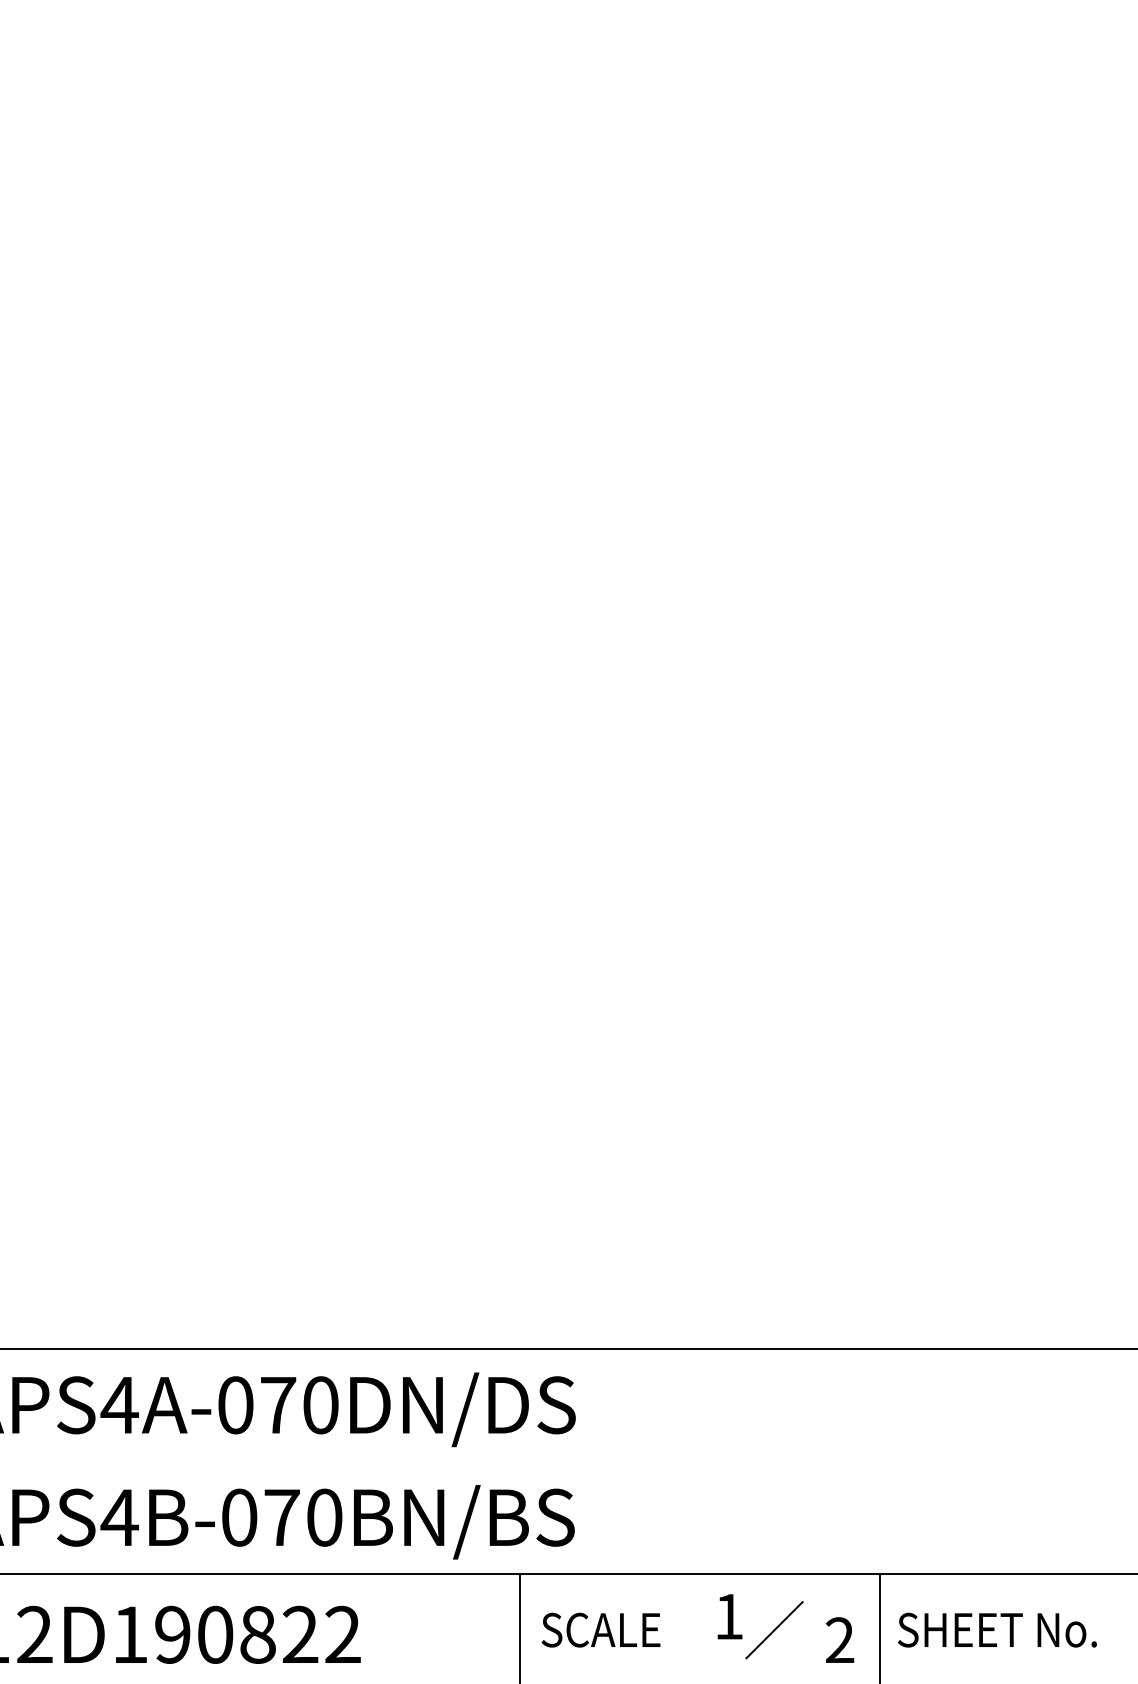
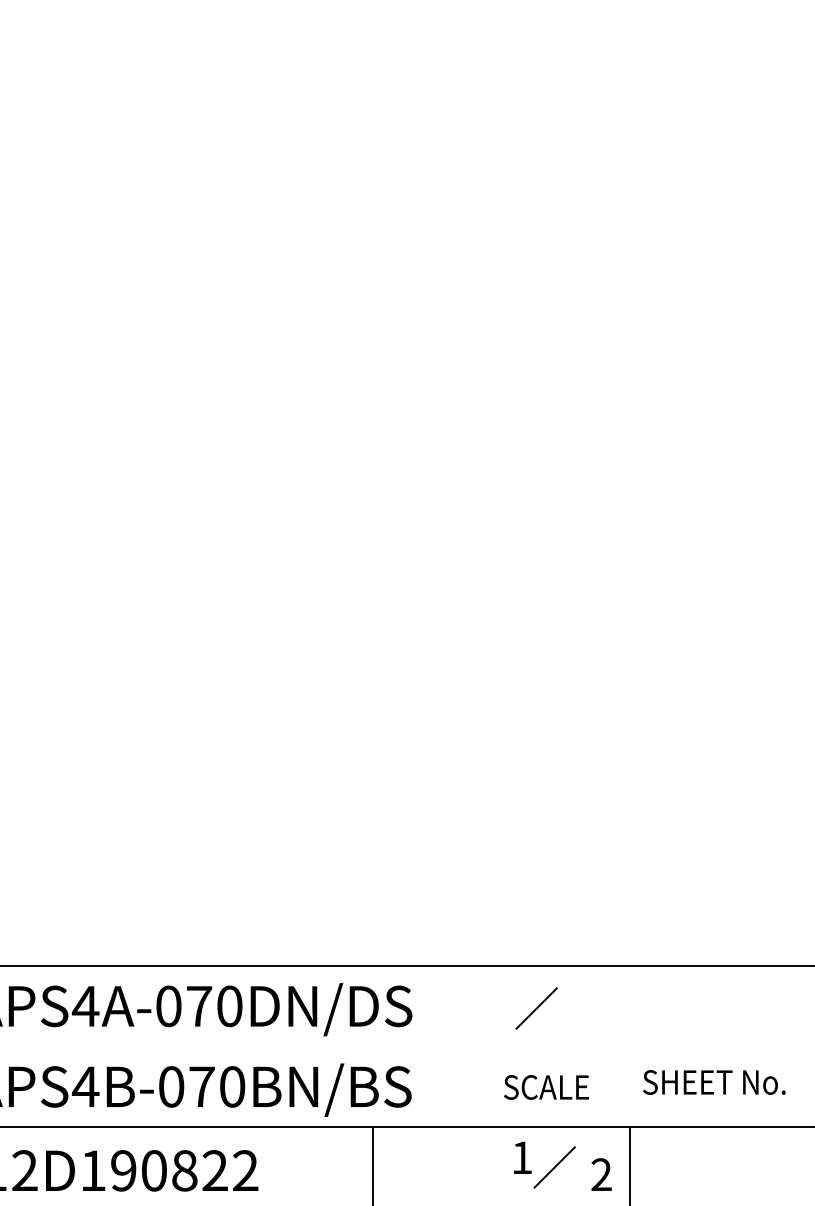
line: (749, 1408) -> (536, 1008), added
text: (601, 1630) -> (546, 1087), moved
text: (997, 1630) -> (714, 1082), moved

